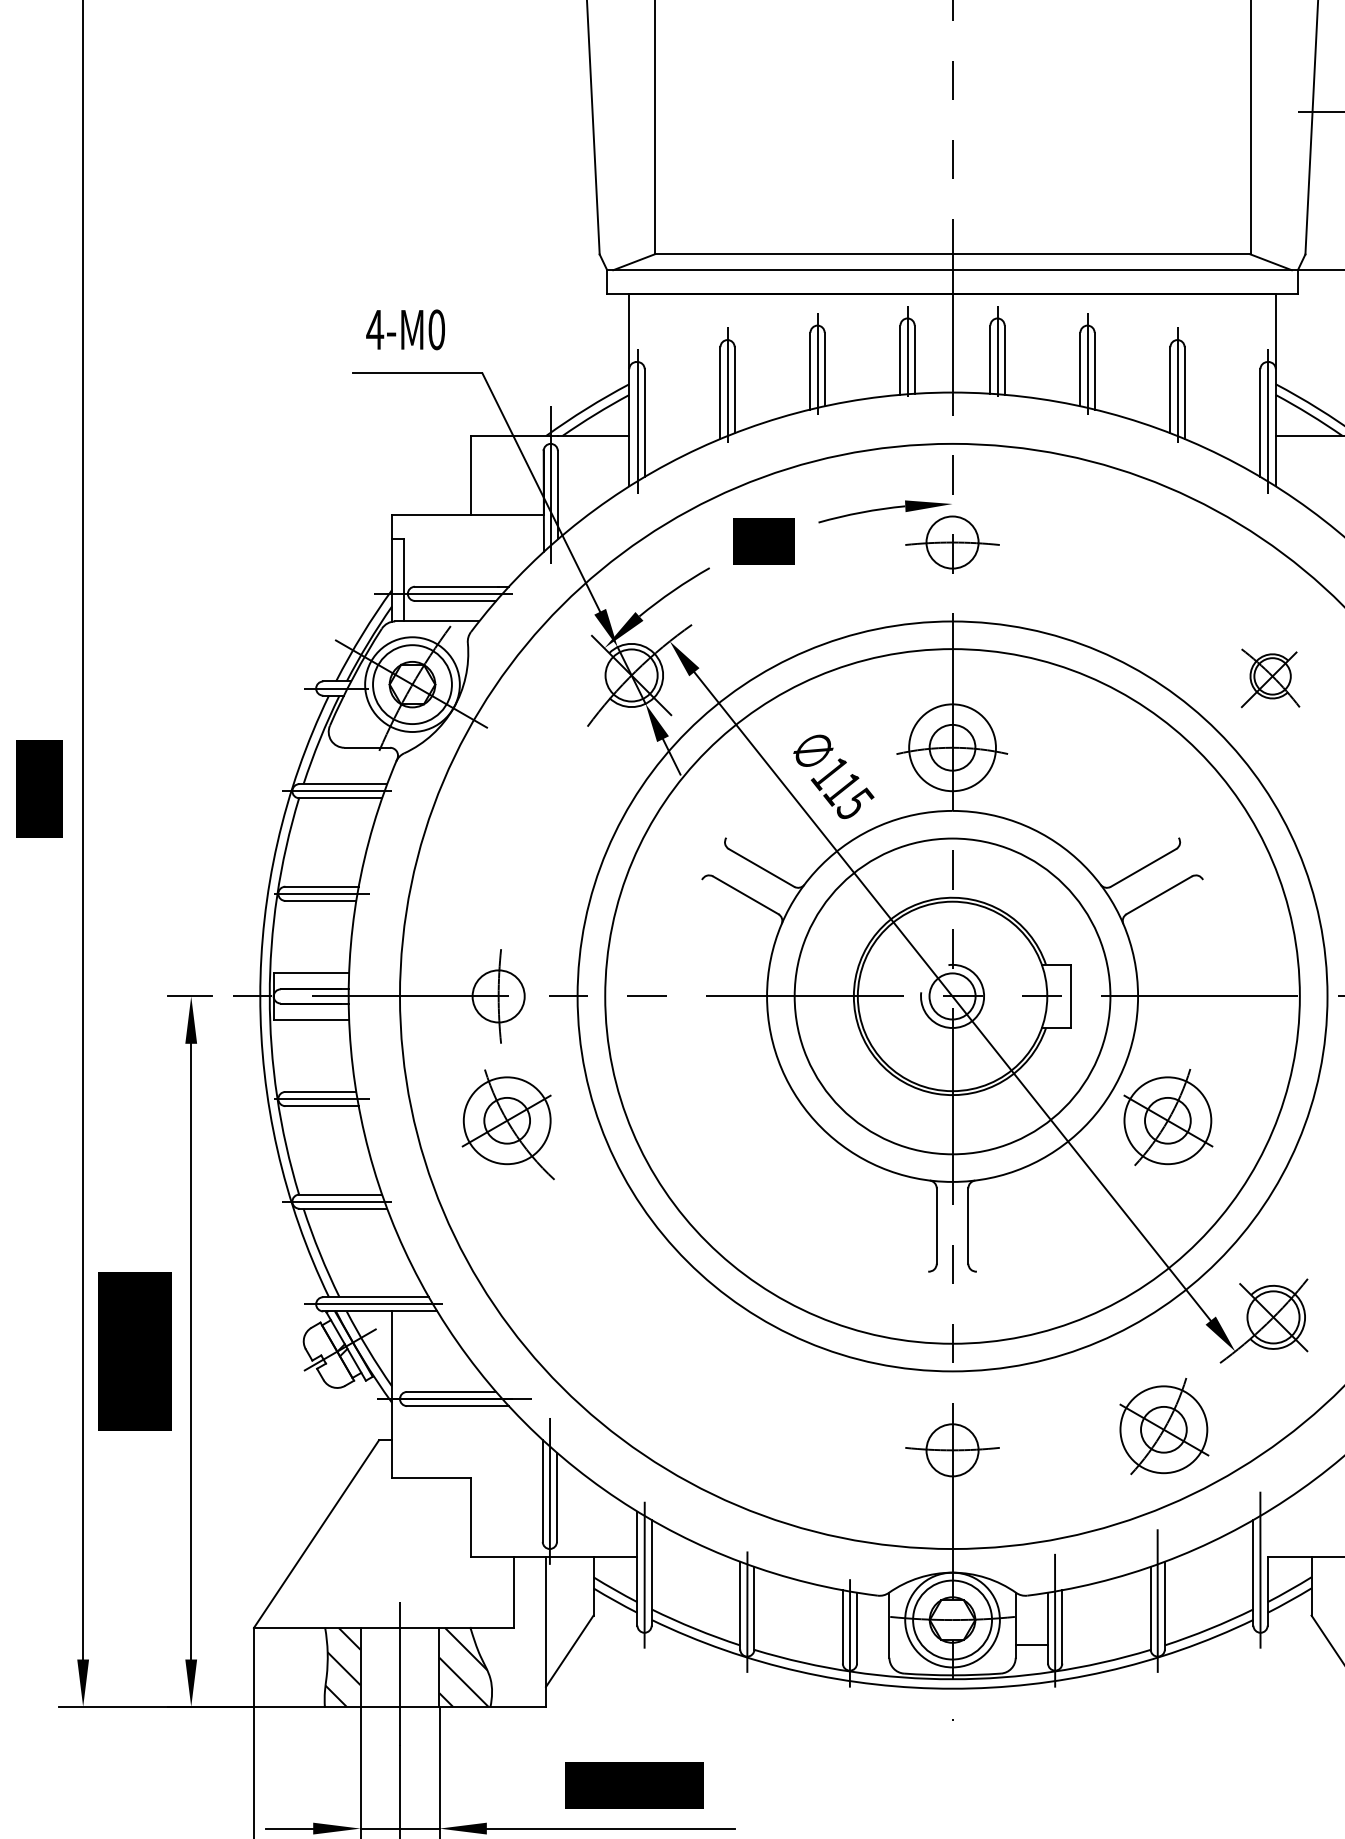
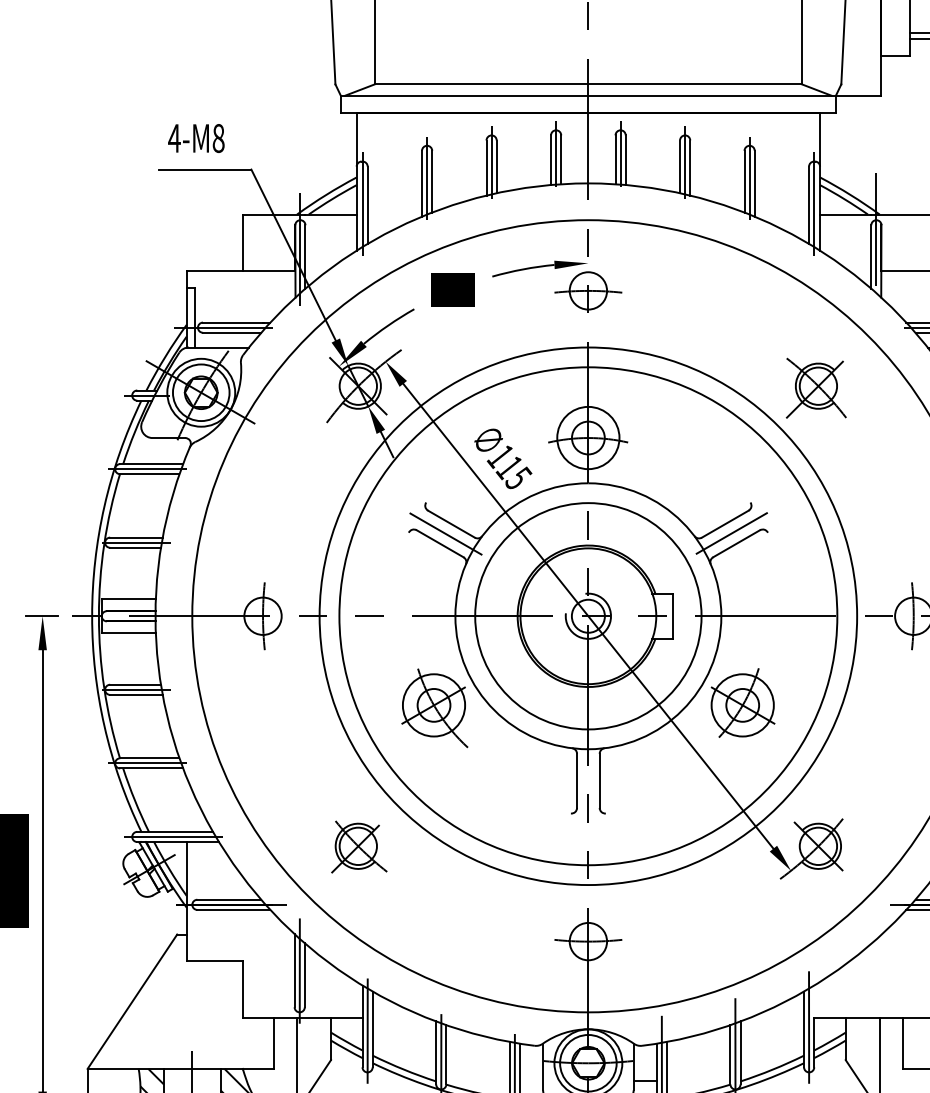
text: (436, 329) -> (218, 138), 4-M0 -> 4-M8
part: (1270, 678) -> (816, 388), size x1.43
line: (1152, 880) -> (731, 533), added
line: (753, 881) -> (445, 533), added
part: (507, 1124) -> (434, 708), moved
part: (632, 1318) -> (358, 847), added
part: (1164, 1426) -> (740, 924), removed

